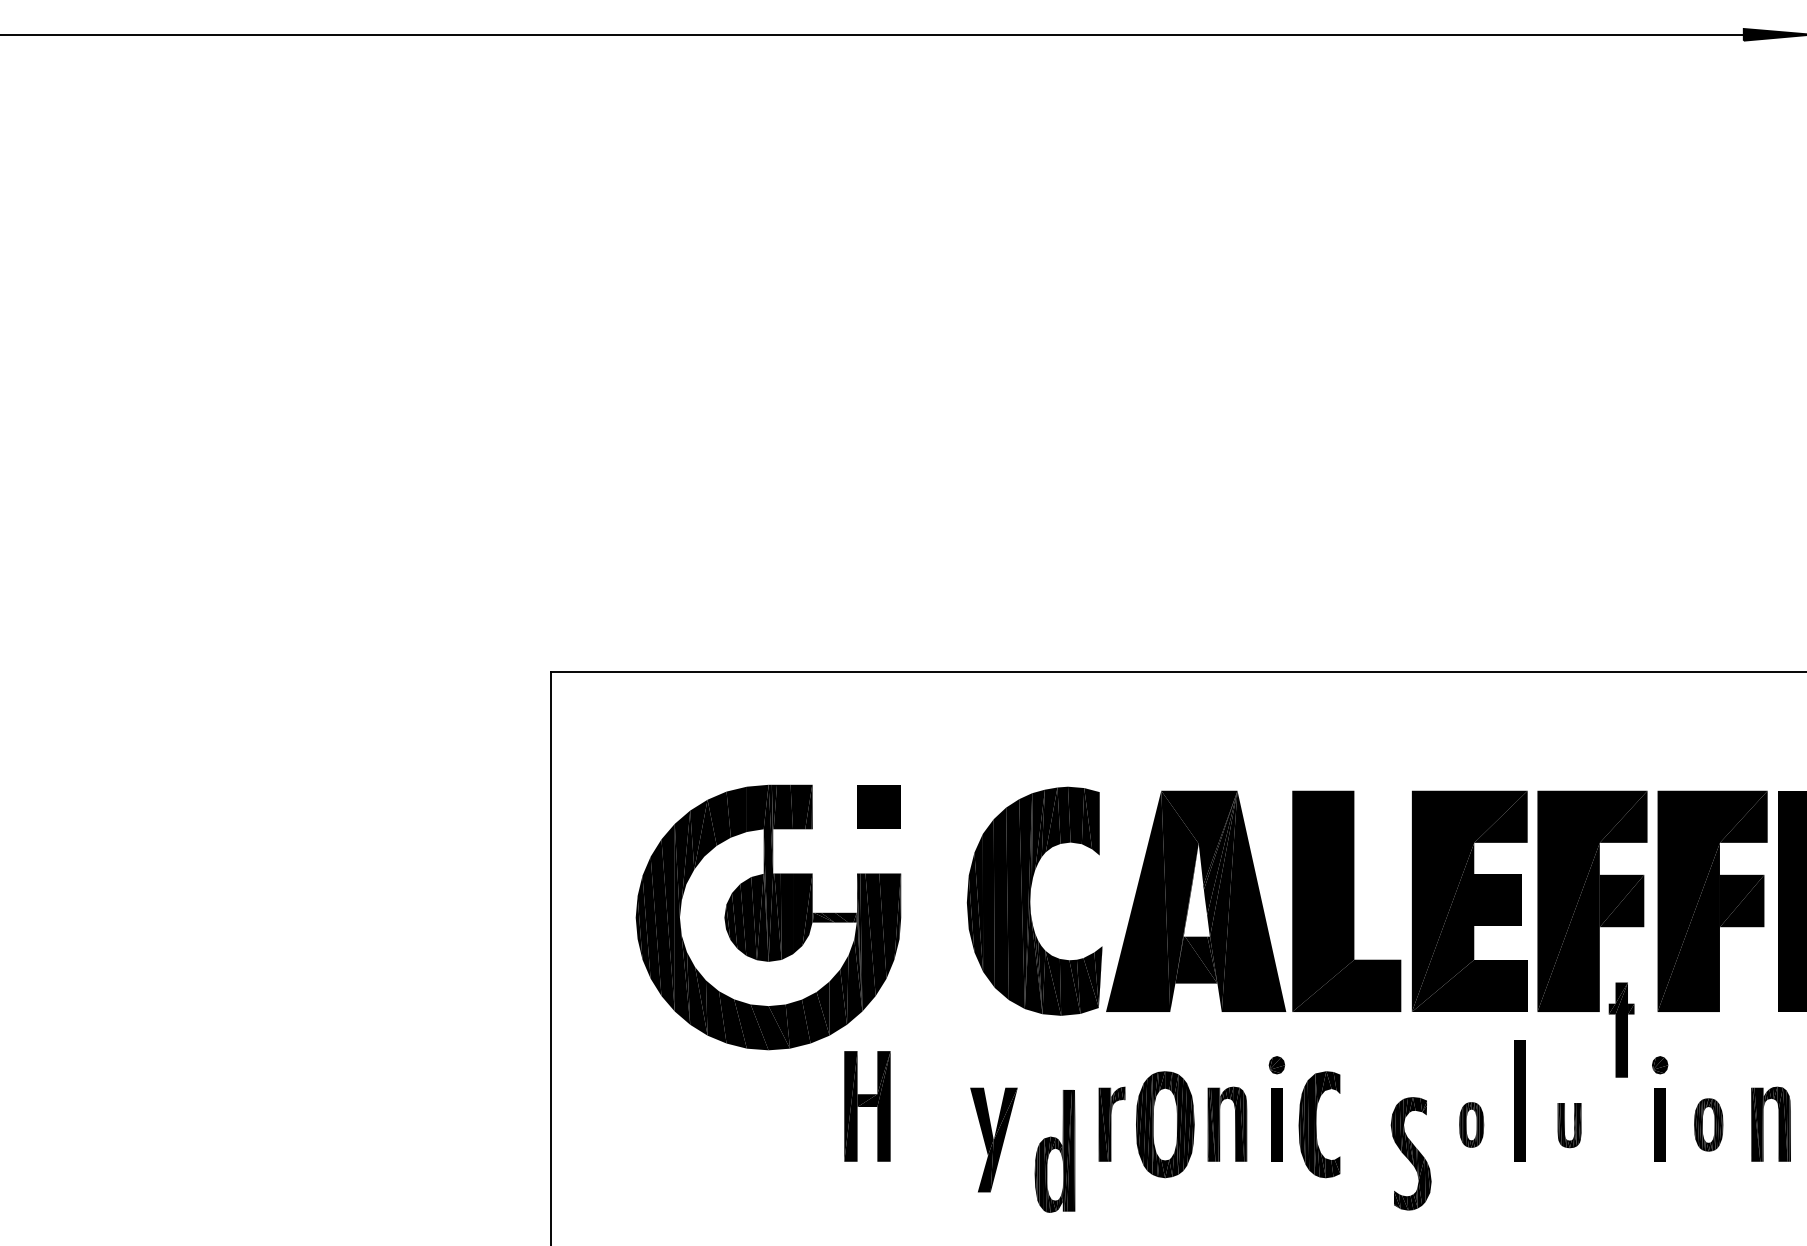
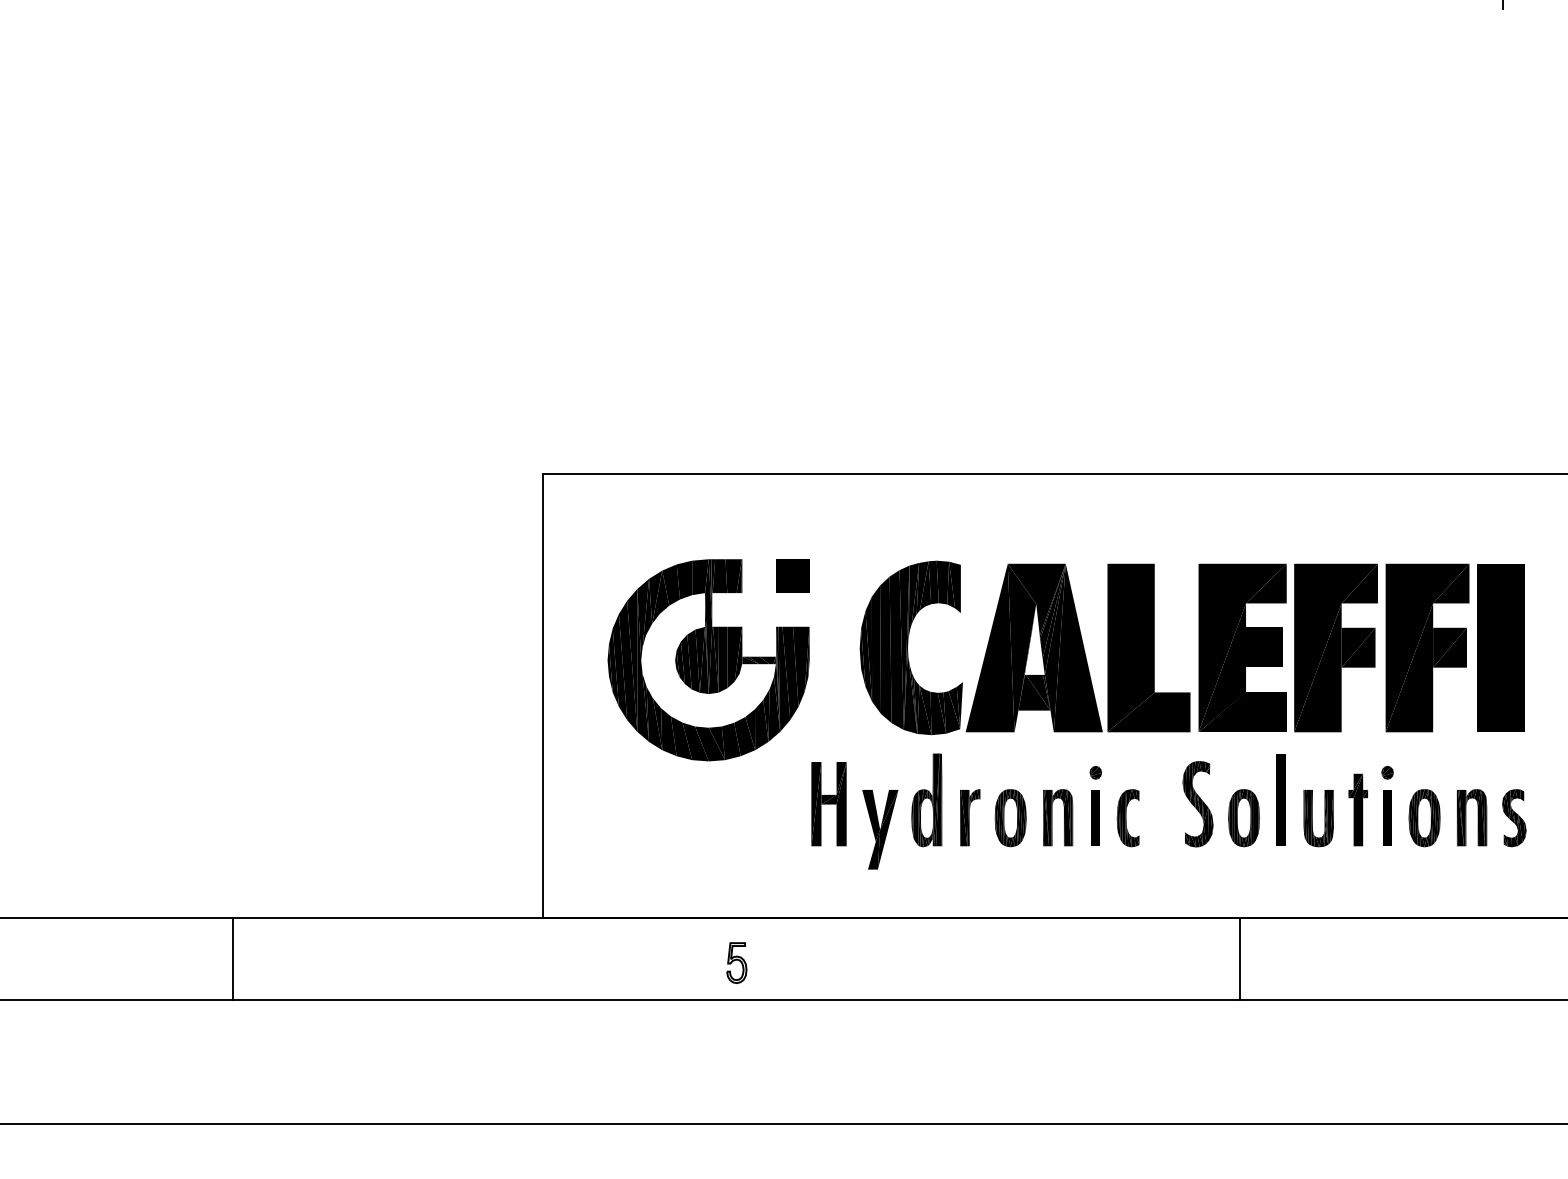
part: (1620, 1029) -> (1357, 809), moved
part: (866, 1106) -> (828, 804), moved
part: (1164, 1125) -> (1010, 818), size x0.71
part: (1318, 1125) -> (1127, 818), size x0.71
part: (1470, 1125) -> (1243, 818), size x1.67
part: (1569, 1125) -> (1318, 818), size x1.67
part: (1708, 1125) -> (1424, 818), size x1.43
part: (1054, 1151) -> (926, 800), moved
part: (1410, 1154) -> (1197, 804), moved

